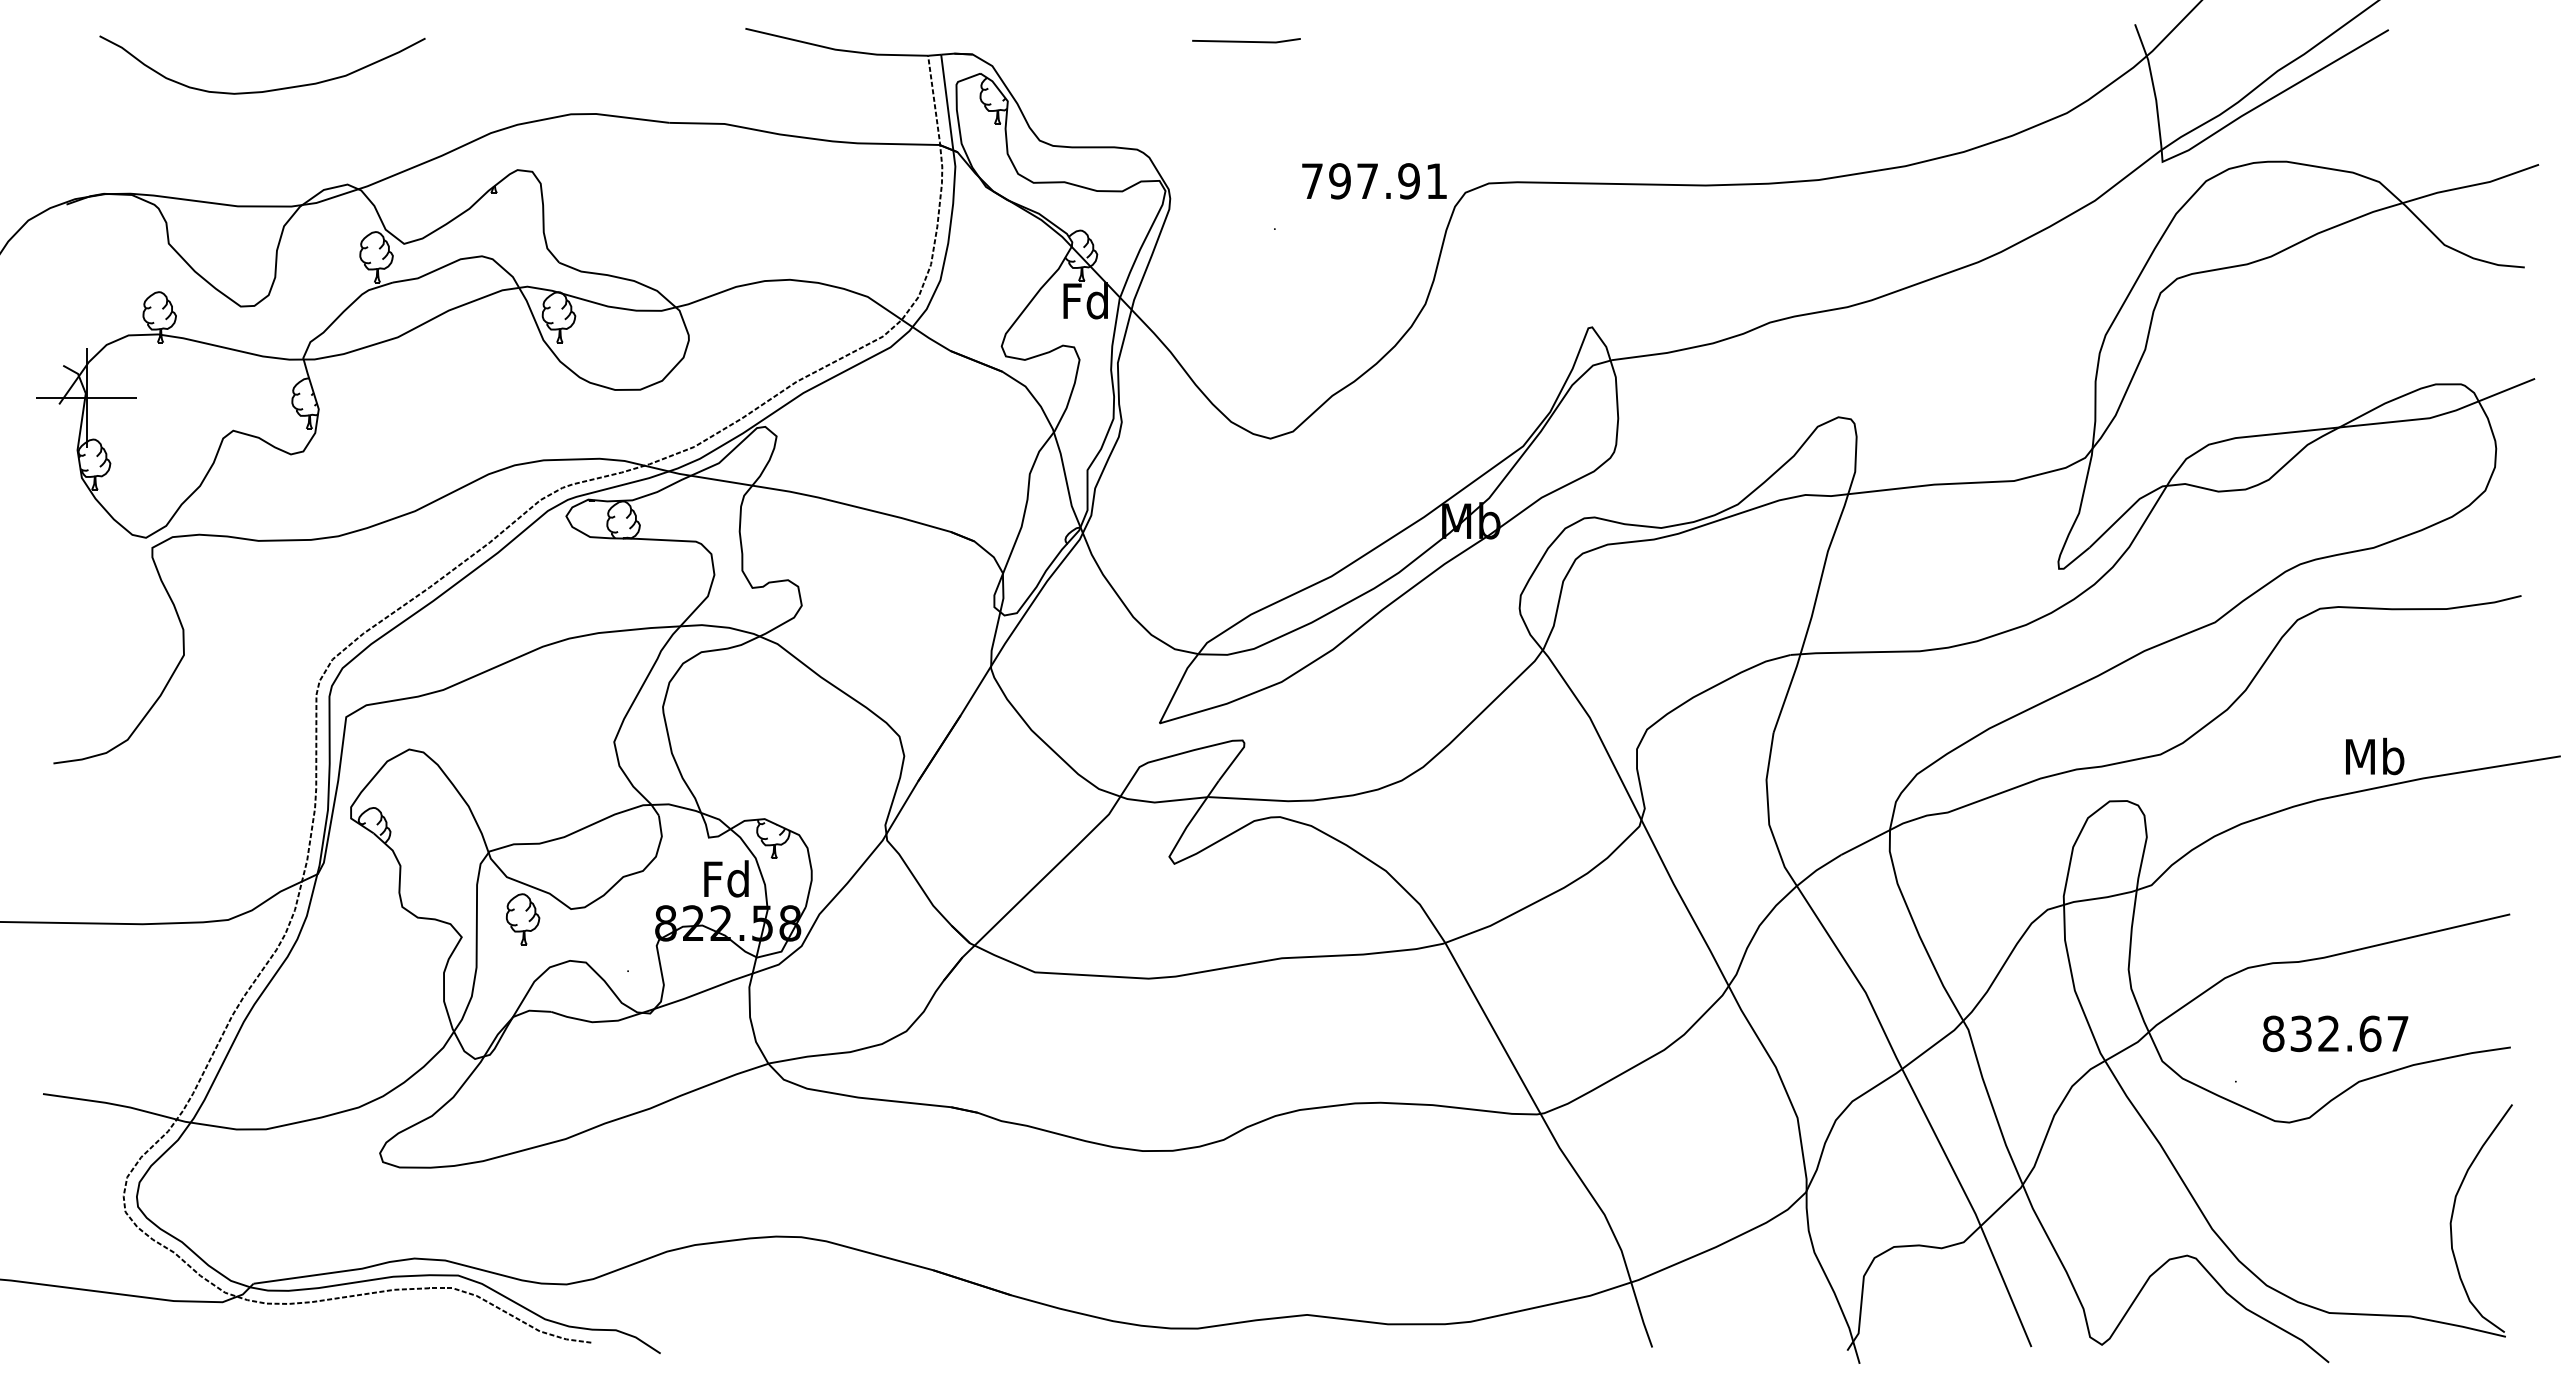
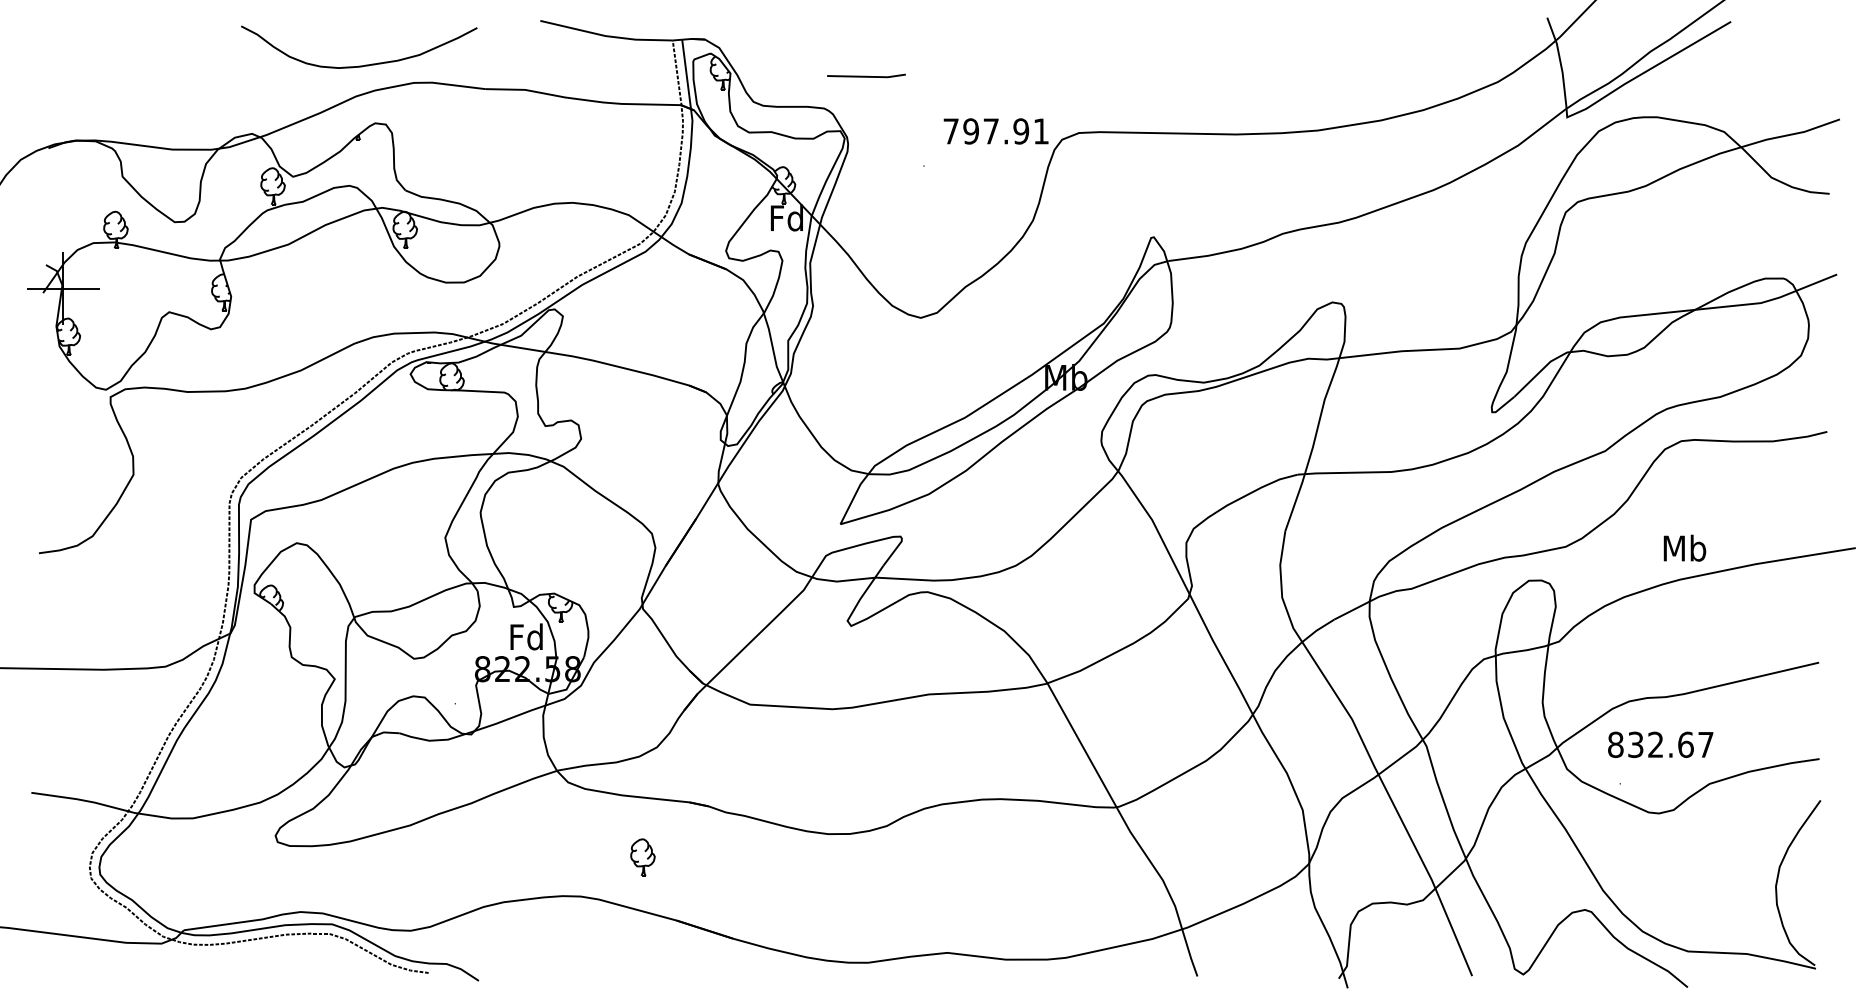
line: (1246, 41) -> (866, 76), moved
curve: (263, 90) -> (359, 65), moved
text: (2375, 756) -> (1685, 548), moved
part: (523, 919) -> (643, 857), moved
text: (2335, 1033) -> (1660, 744), moved

